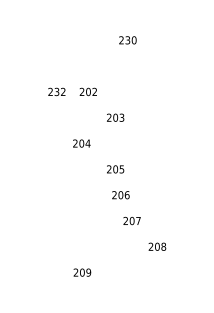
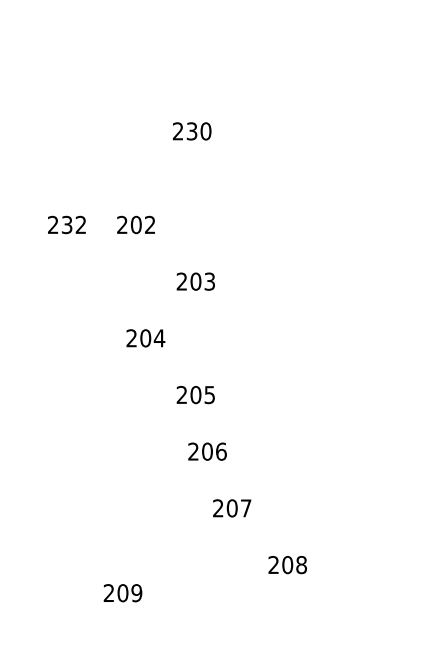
text: (127, 40) -> (191, 131), moved
text: (81, 143) -> (145, 338), moved
text: (82, 272) -> (123, 592), moved

